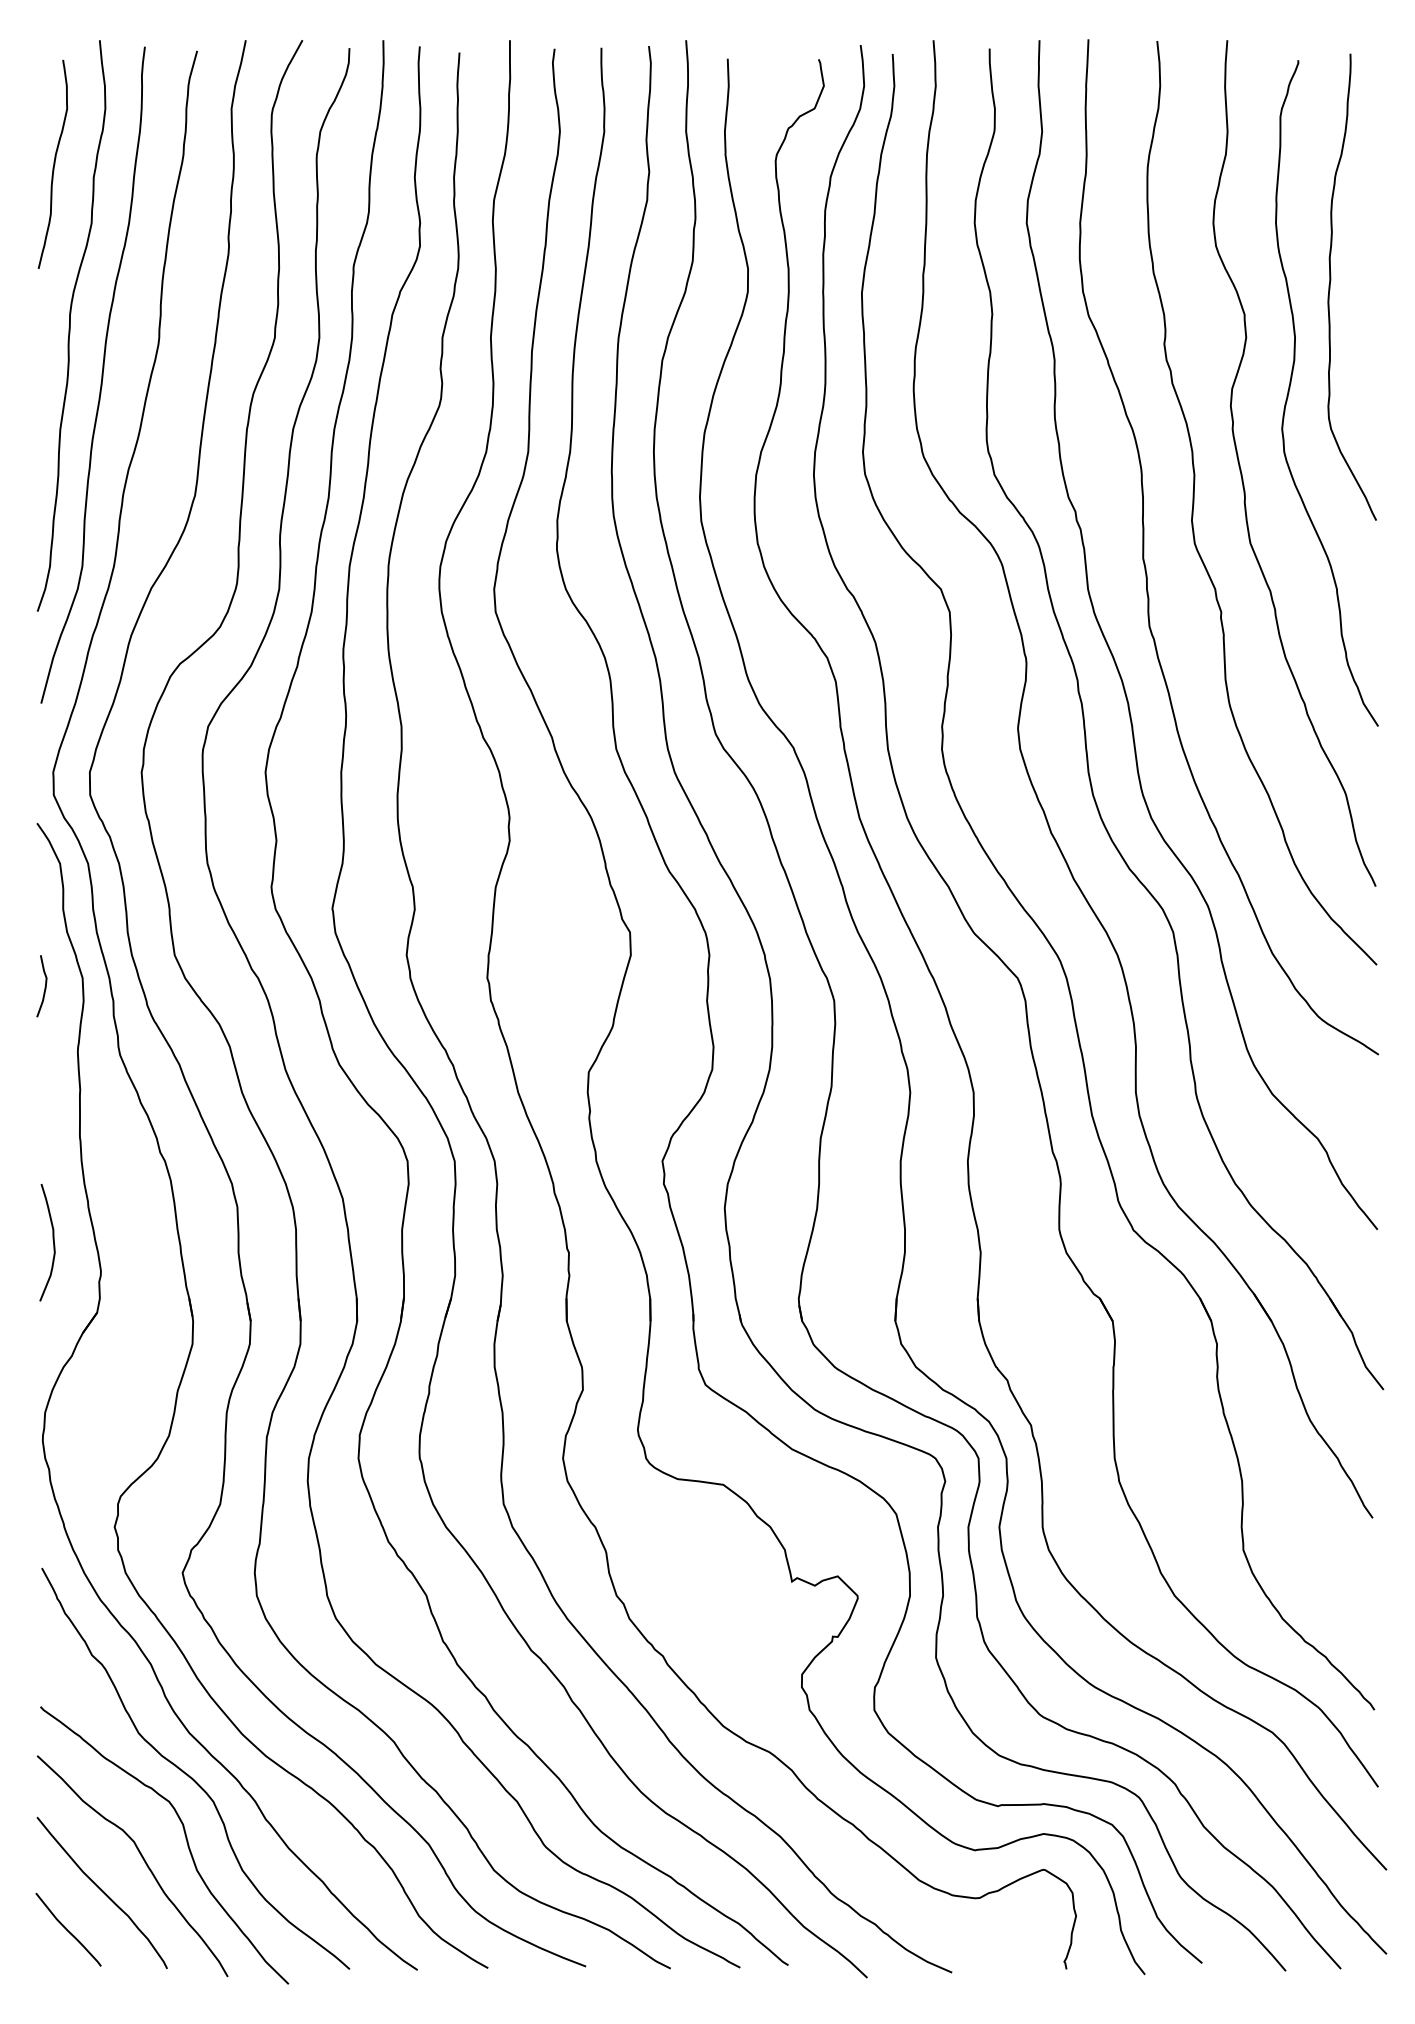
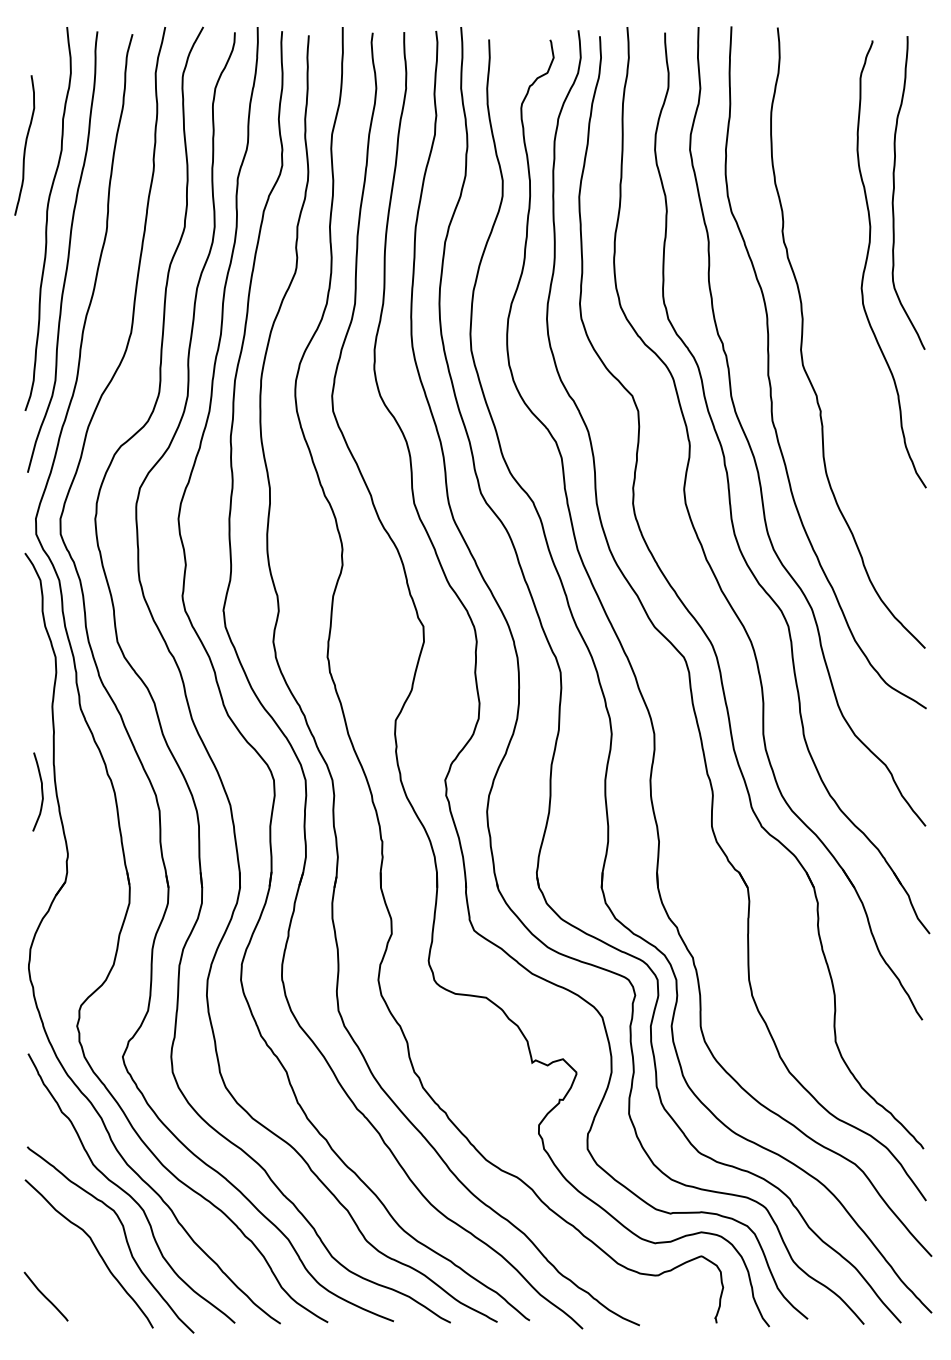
curve: (52, 164) -> (24, 145), moved
curve: (1243, 474) -> (835, 318), removed
curve: (43, 987) -> (29, 663), removed
curve: (52, 1241) -> (41, 791), moved
curve: (101, 1892) -> (68, 1271), removed

